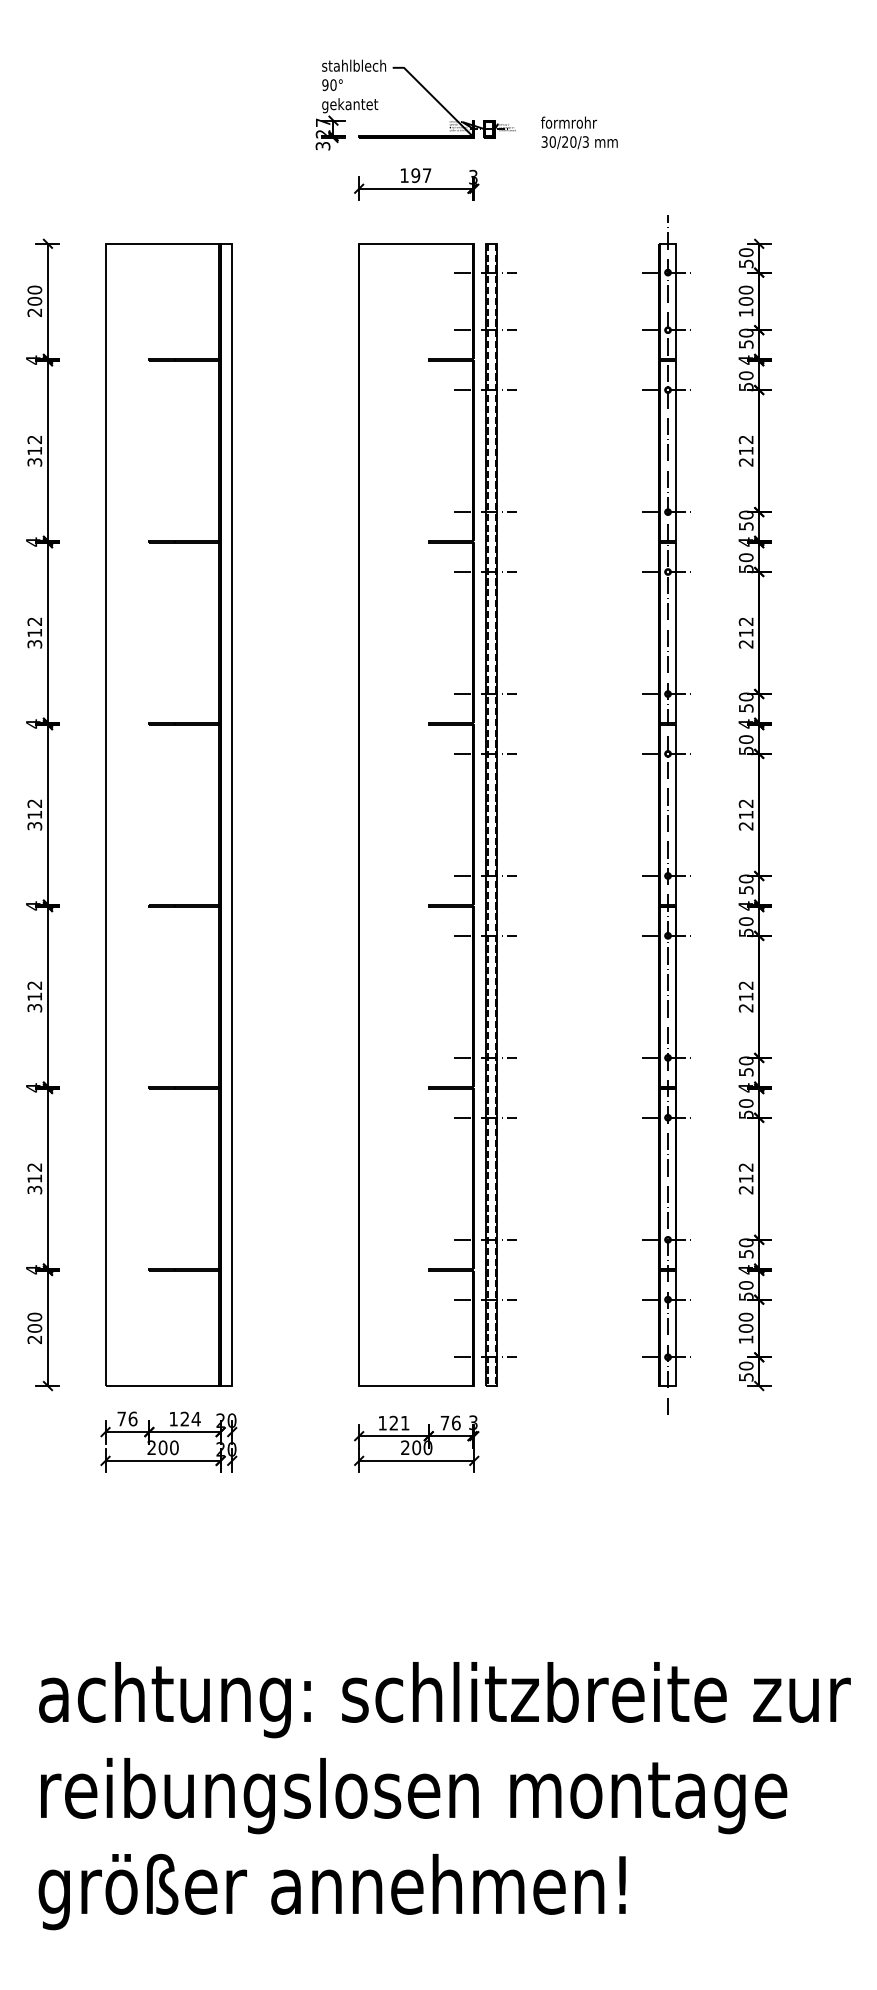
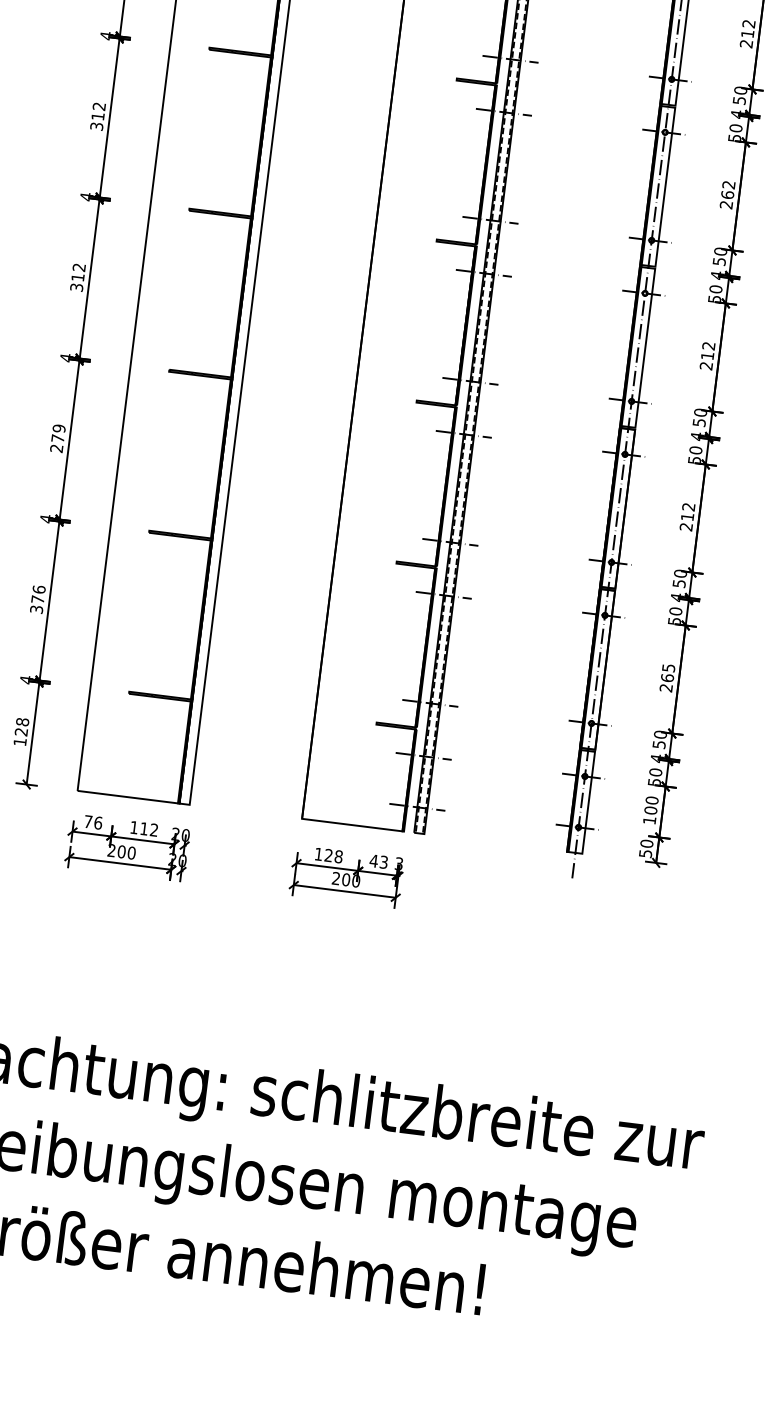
text: (745, 632) -> (727, 194), 212 -> 262
text: (34, 996) -> (57, 438), 312 -> 279
text: (34, 1172) -> (38, 594), 312 -> 376
text: (745, 1173) -> (667, 673), 212 -> 265
text: (34, 1328) -> (21, 732), 200 -> 128
text: (190, 1418) -> (149, 828), 124 -> 112
text: (404, 1422) -> (338, 856), 121 -> 128
text: (450, 1422) -> (378, 861), 76 -> 43

